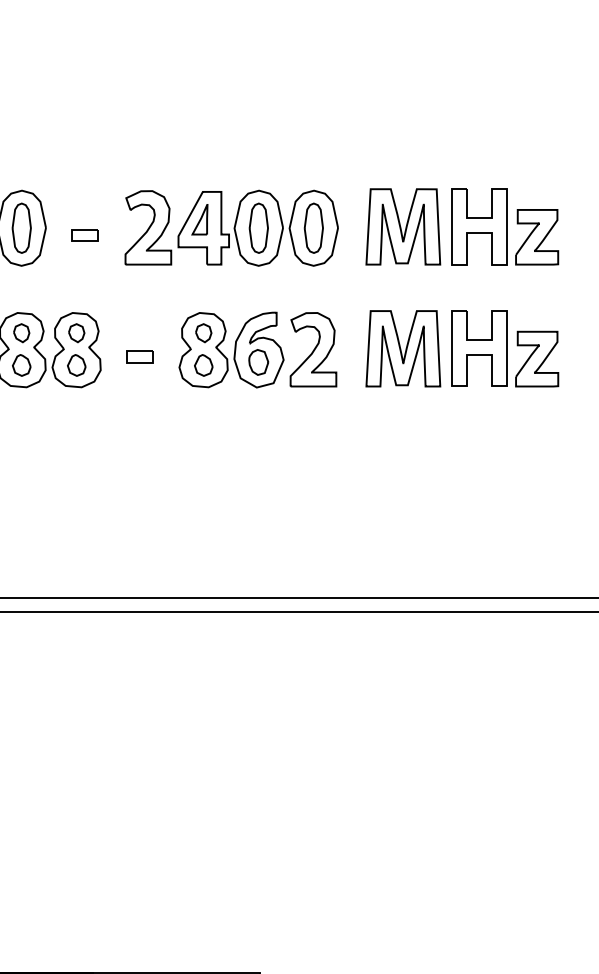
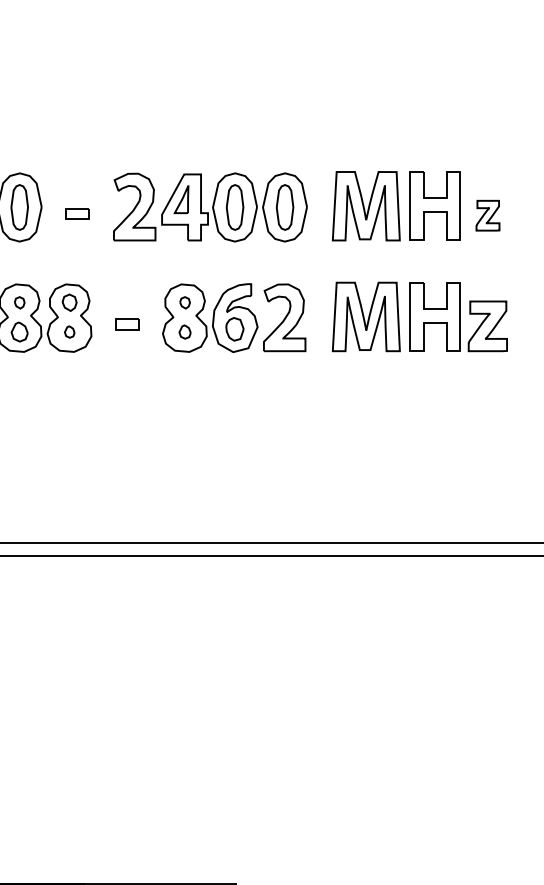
part: (537, 237) -> (488, 215), size x0.6
part: (21, 333) -> (19, 303), size x0.7
part: (203, 333) -> (184, 303), size x0.7
part: (76, 365) -> (69, 332), size x0.6
part: (203, 365) -> (184, 332), size x0.7

